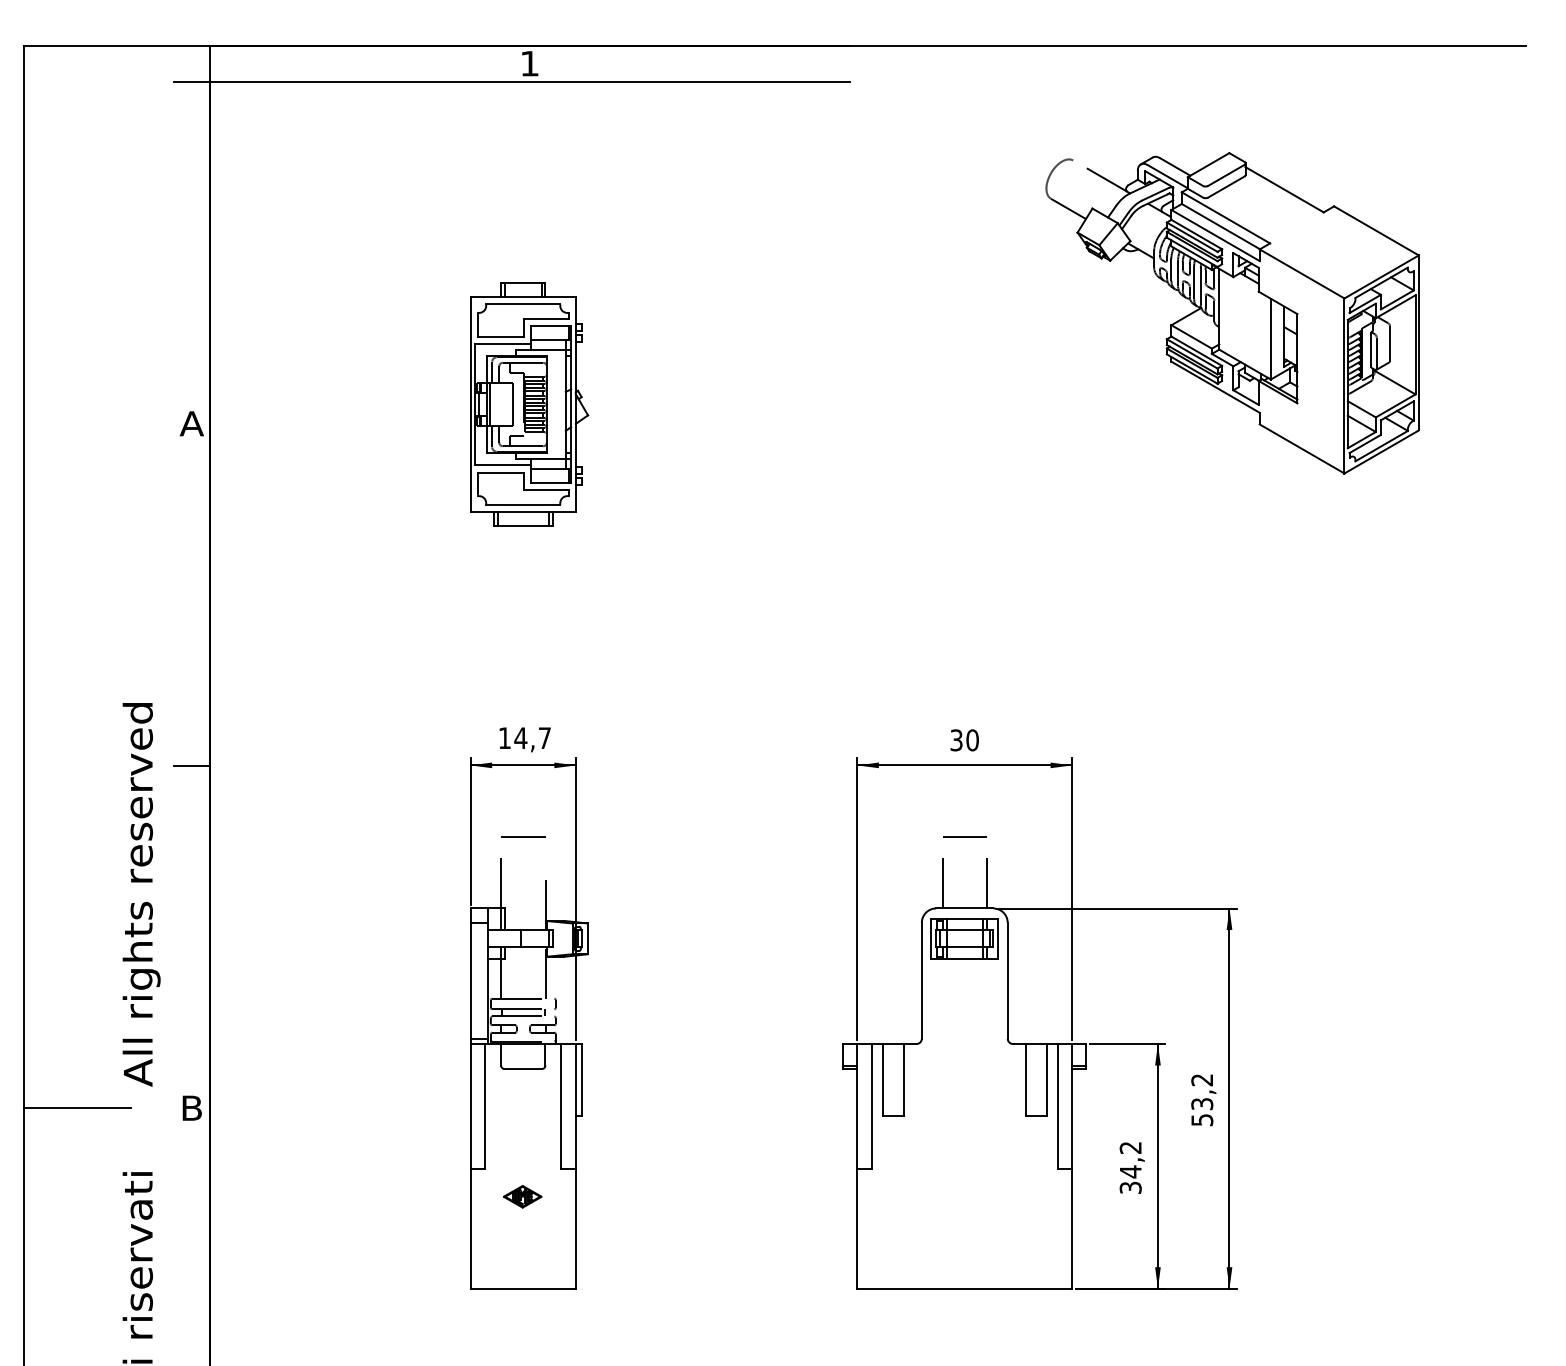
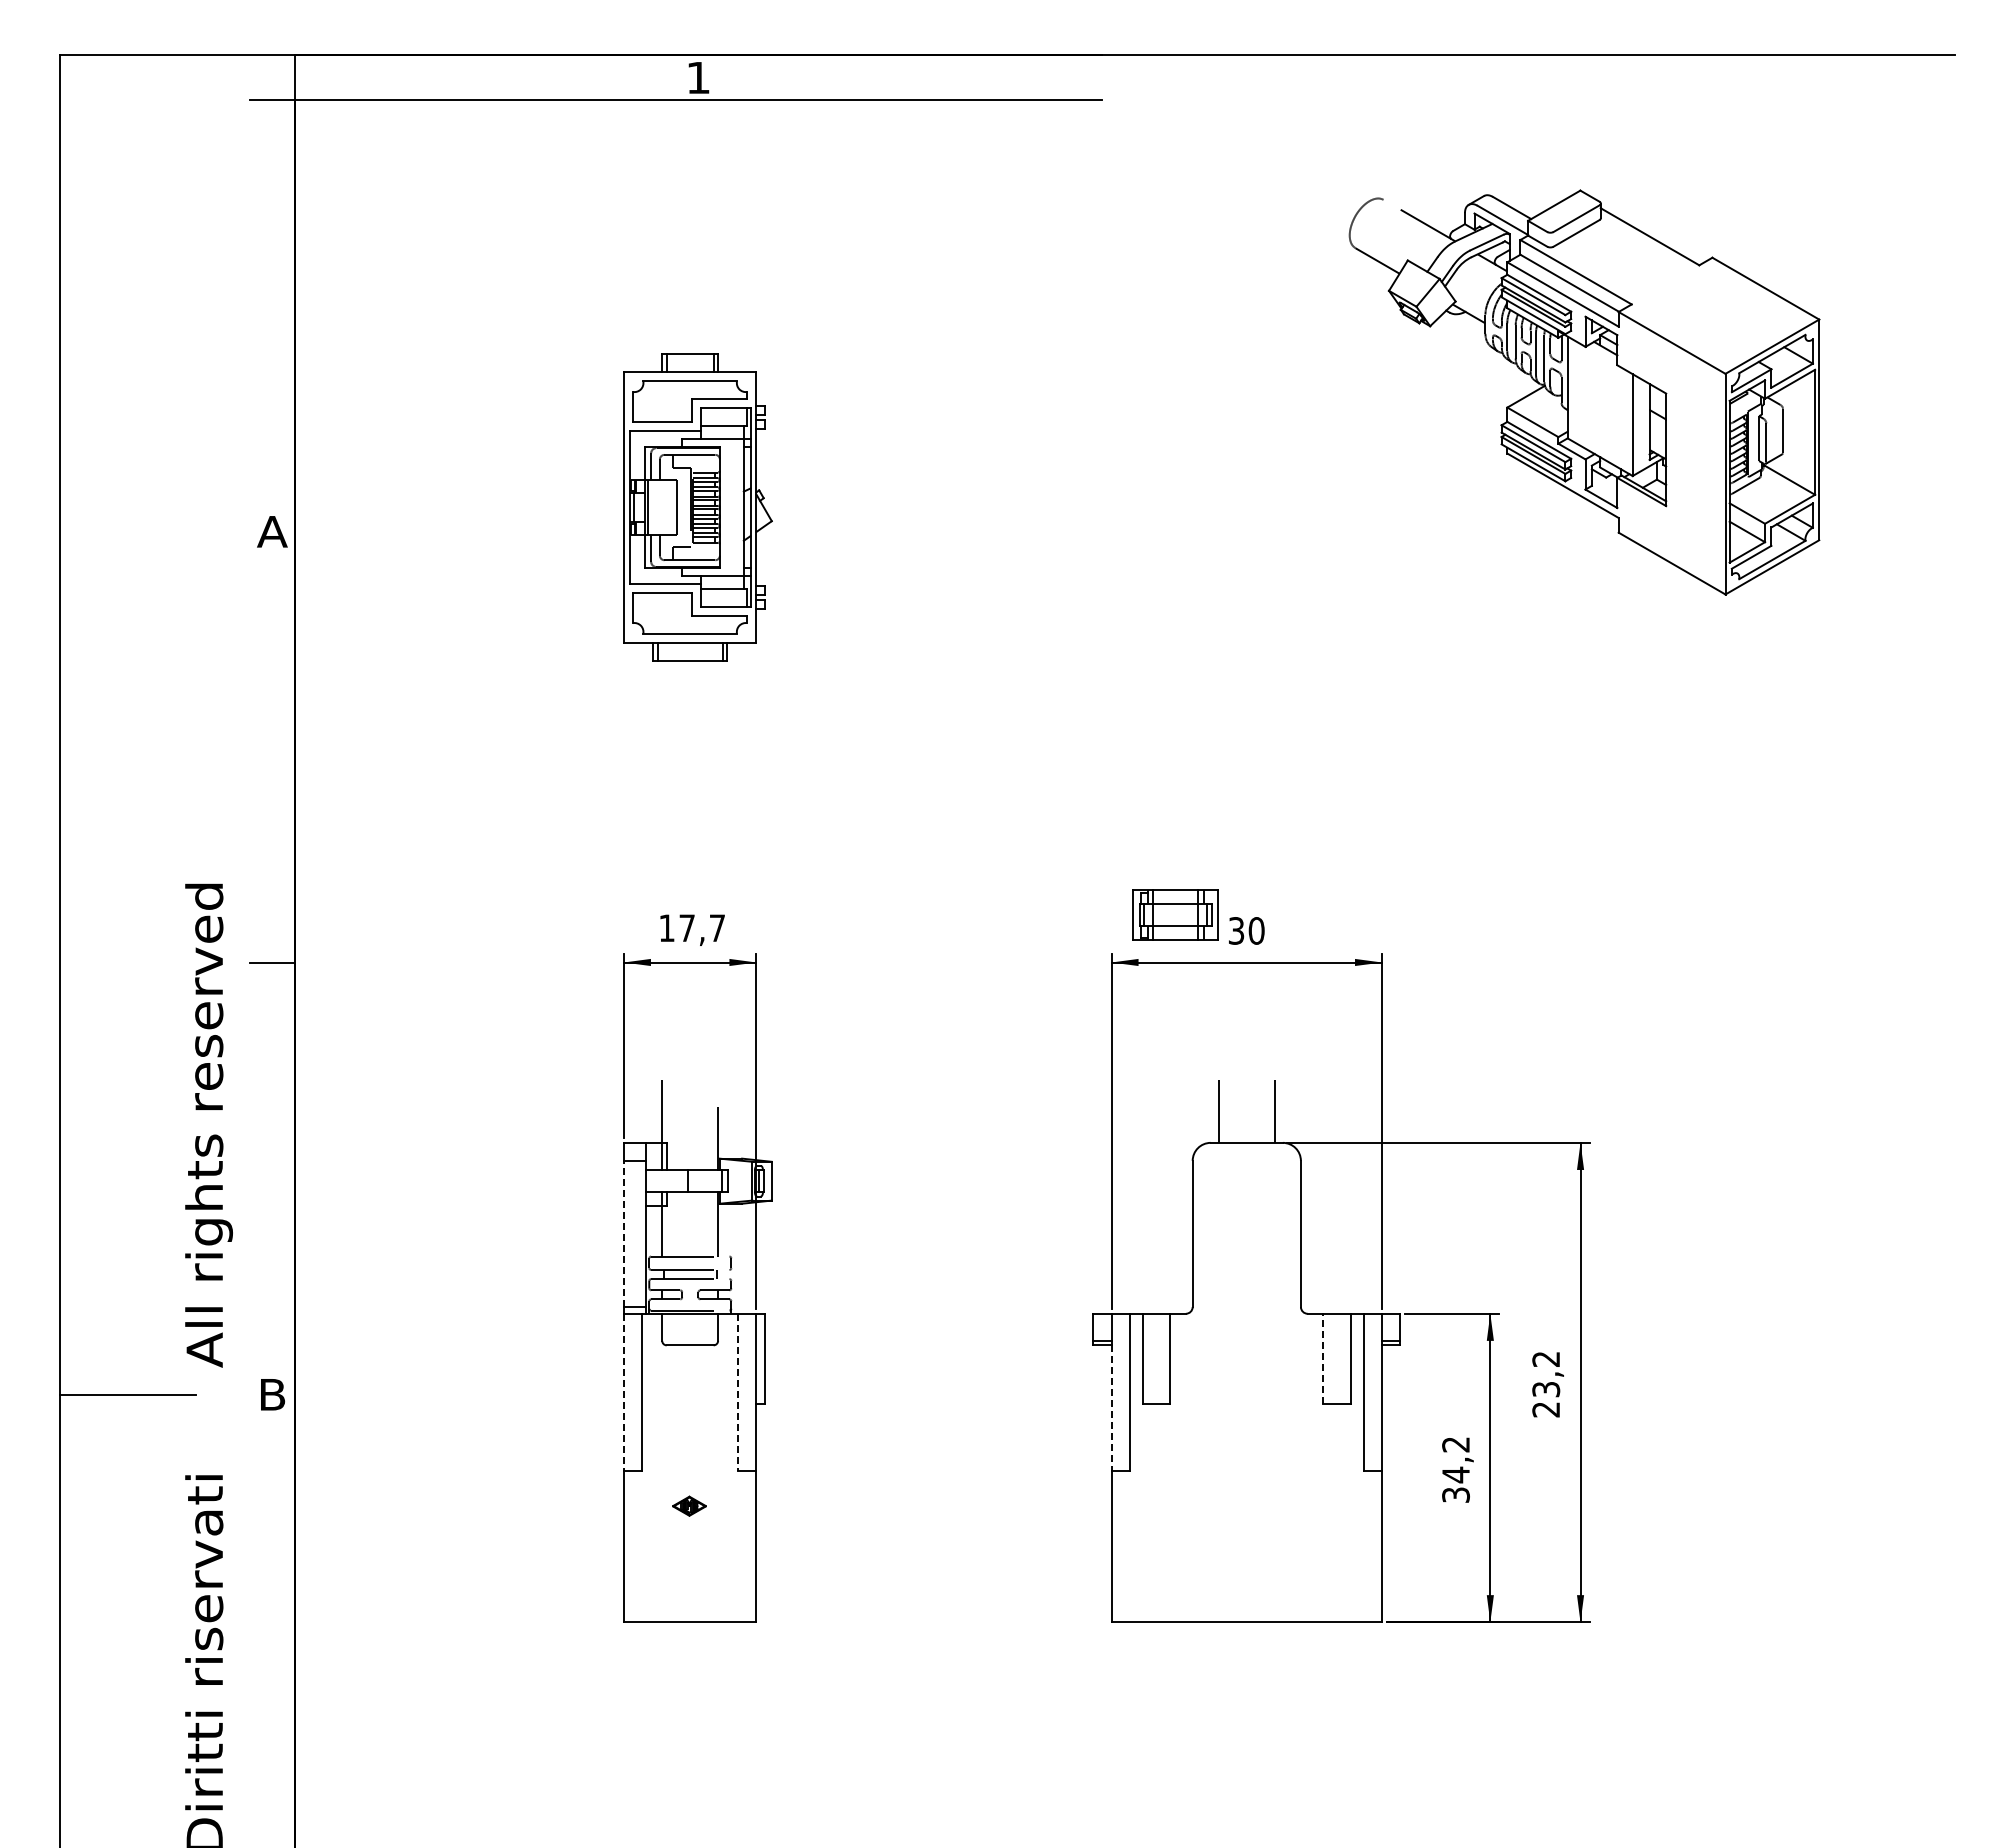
text: (520, 737) -> (686, 927), 14,7 -> 17,7
line: (523, 836) -> (690, 1052), removed
line: (964, 836) -> (1246, 1052), removed
part: (964, 938) -> (1175, 914), moved
line: (470, 980) -> (623, 1233), solid -> dashed
line: (1025, 1079) -> (1323, 1358), solid -> dashed
line: (470, 1106) -> (623, 1392), solid -> dashed
line: (560, 1106) -> (737, 1392), solid -> dashed
line: (857, 1119) -> (1111, 1408), solid -> dashed
text: (1202, 1119) -> (1546, 1409), 53,2 -> 23,2
part: (522, 1196) -> (689, 1505), size x0.7

